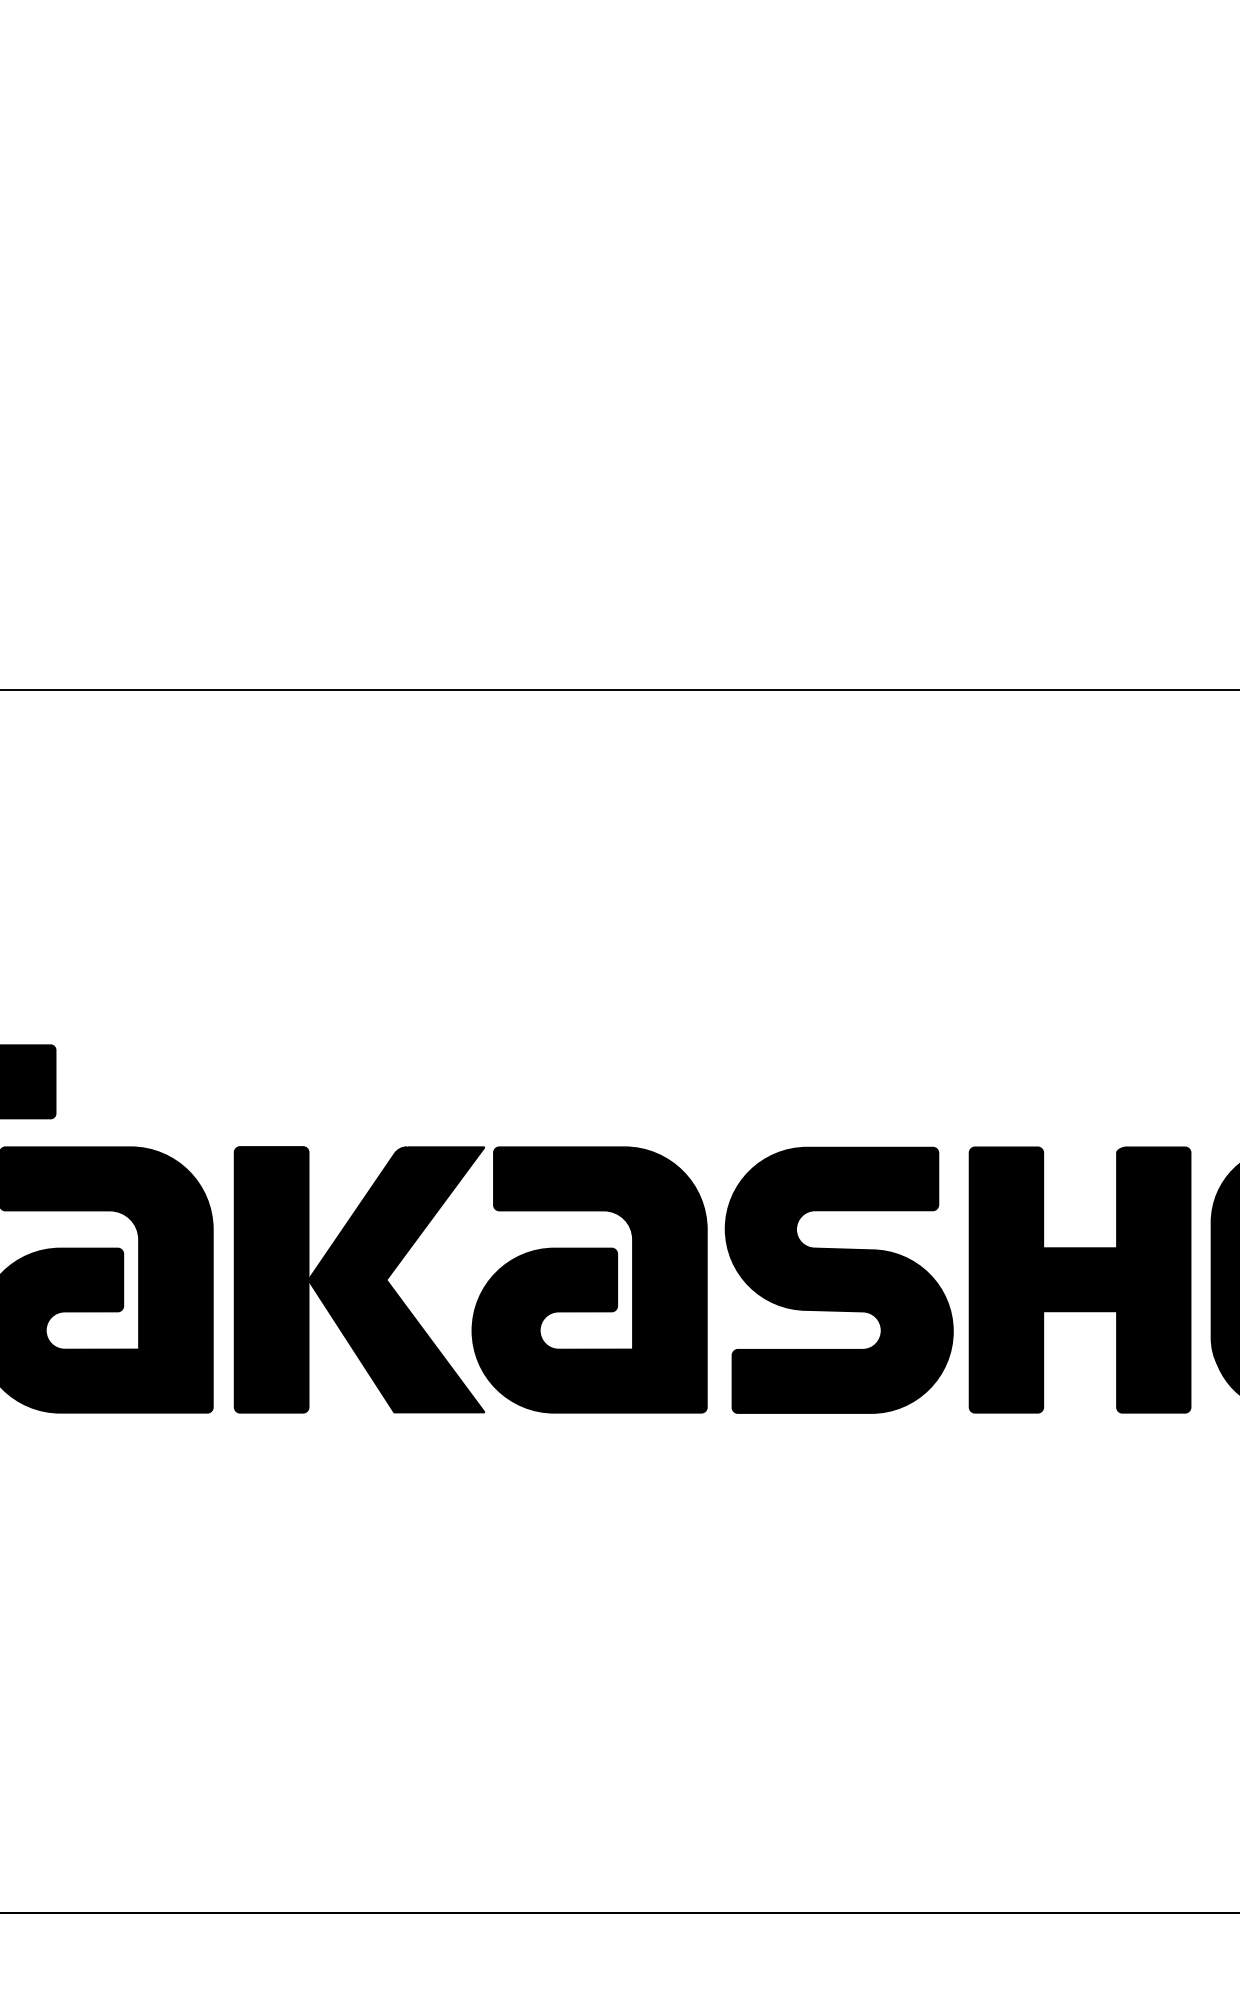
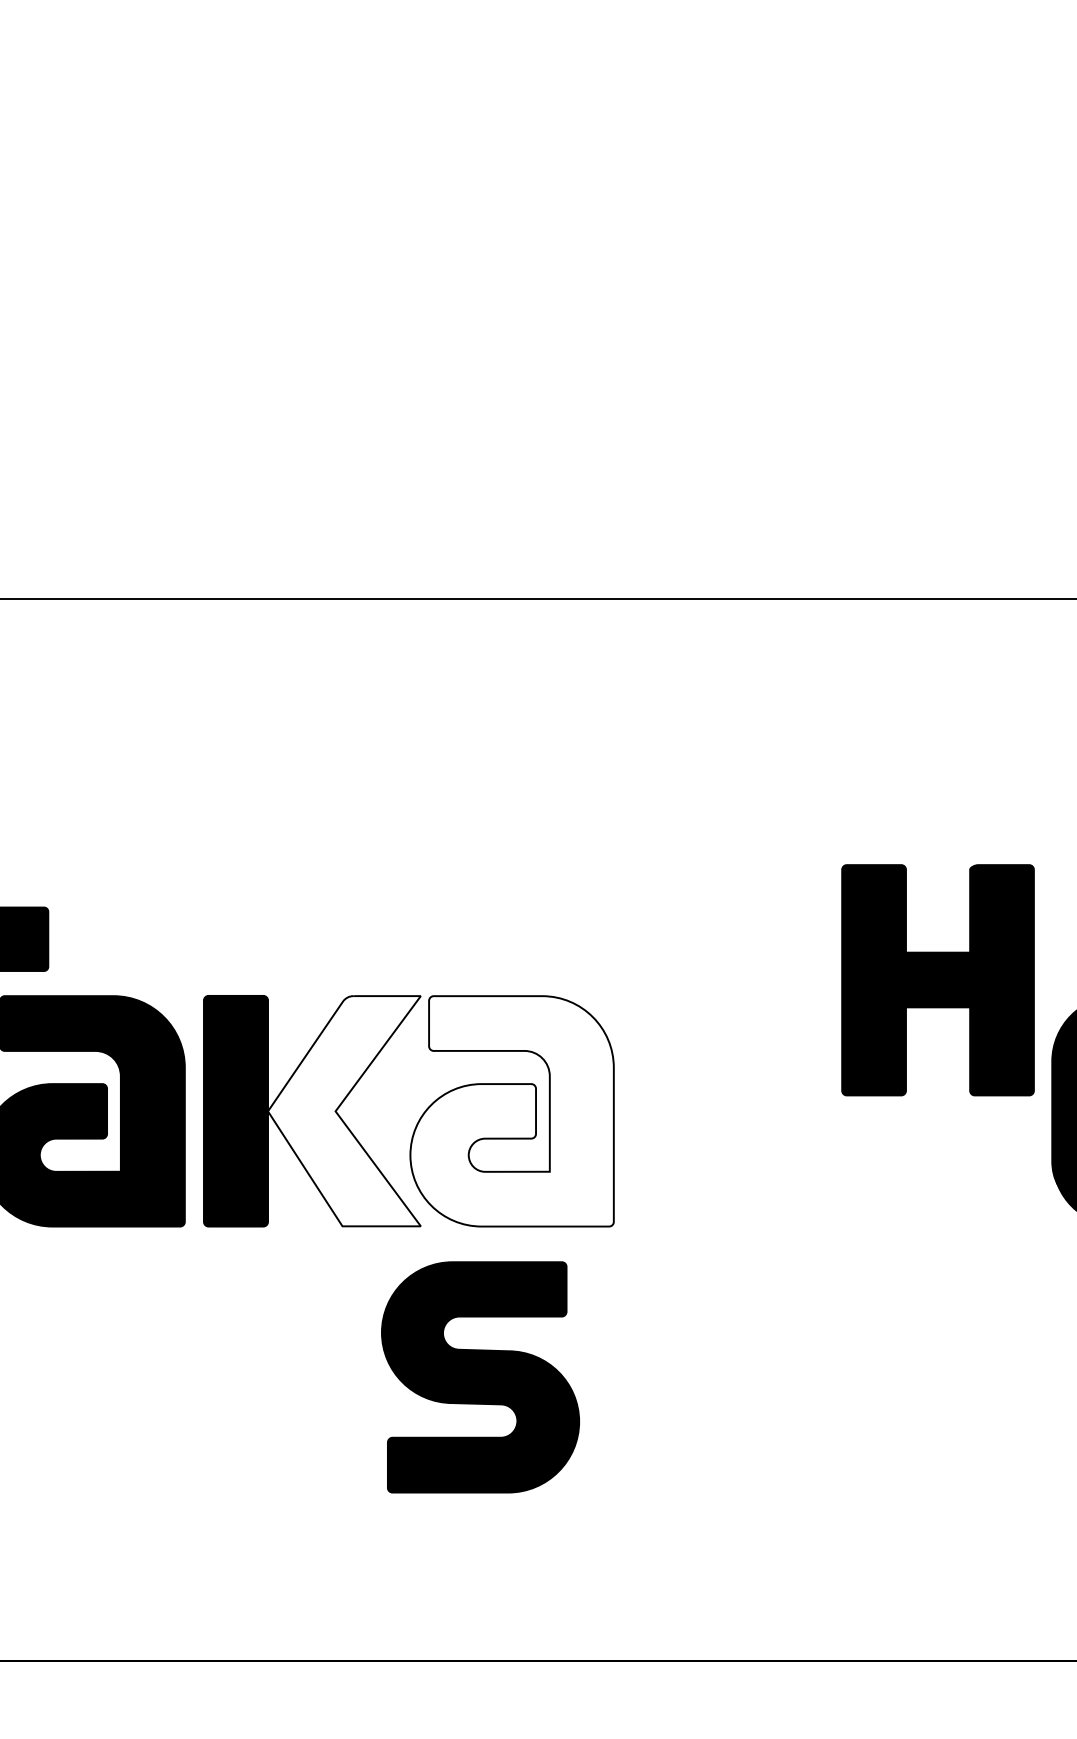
fill: (396, 1279) -> (344, 1110), removed
fill: (589, 1279) -> (512, 1110), removed
part: (838, 1279) -> (479, 1376), moved
part: (1079, 1279) -> (937, 979), moved

